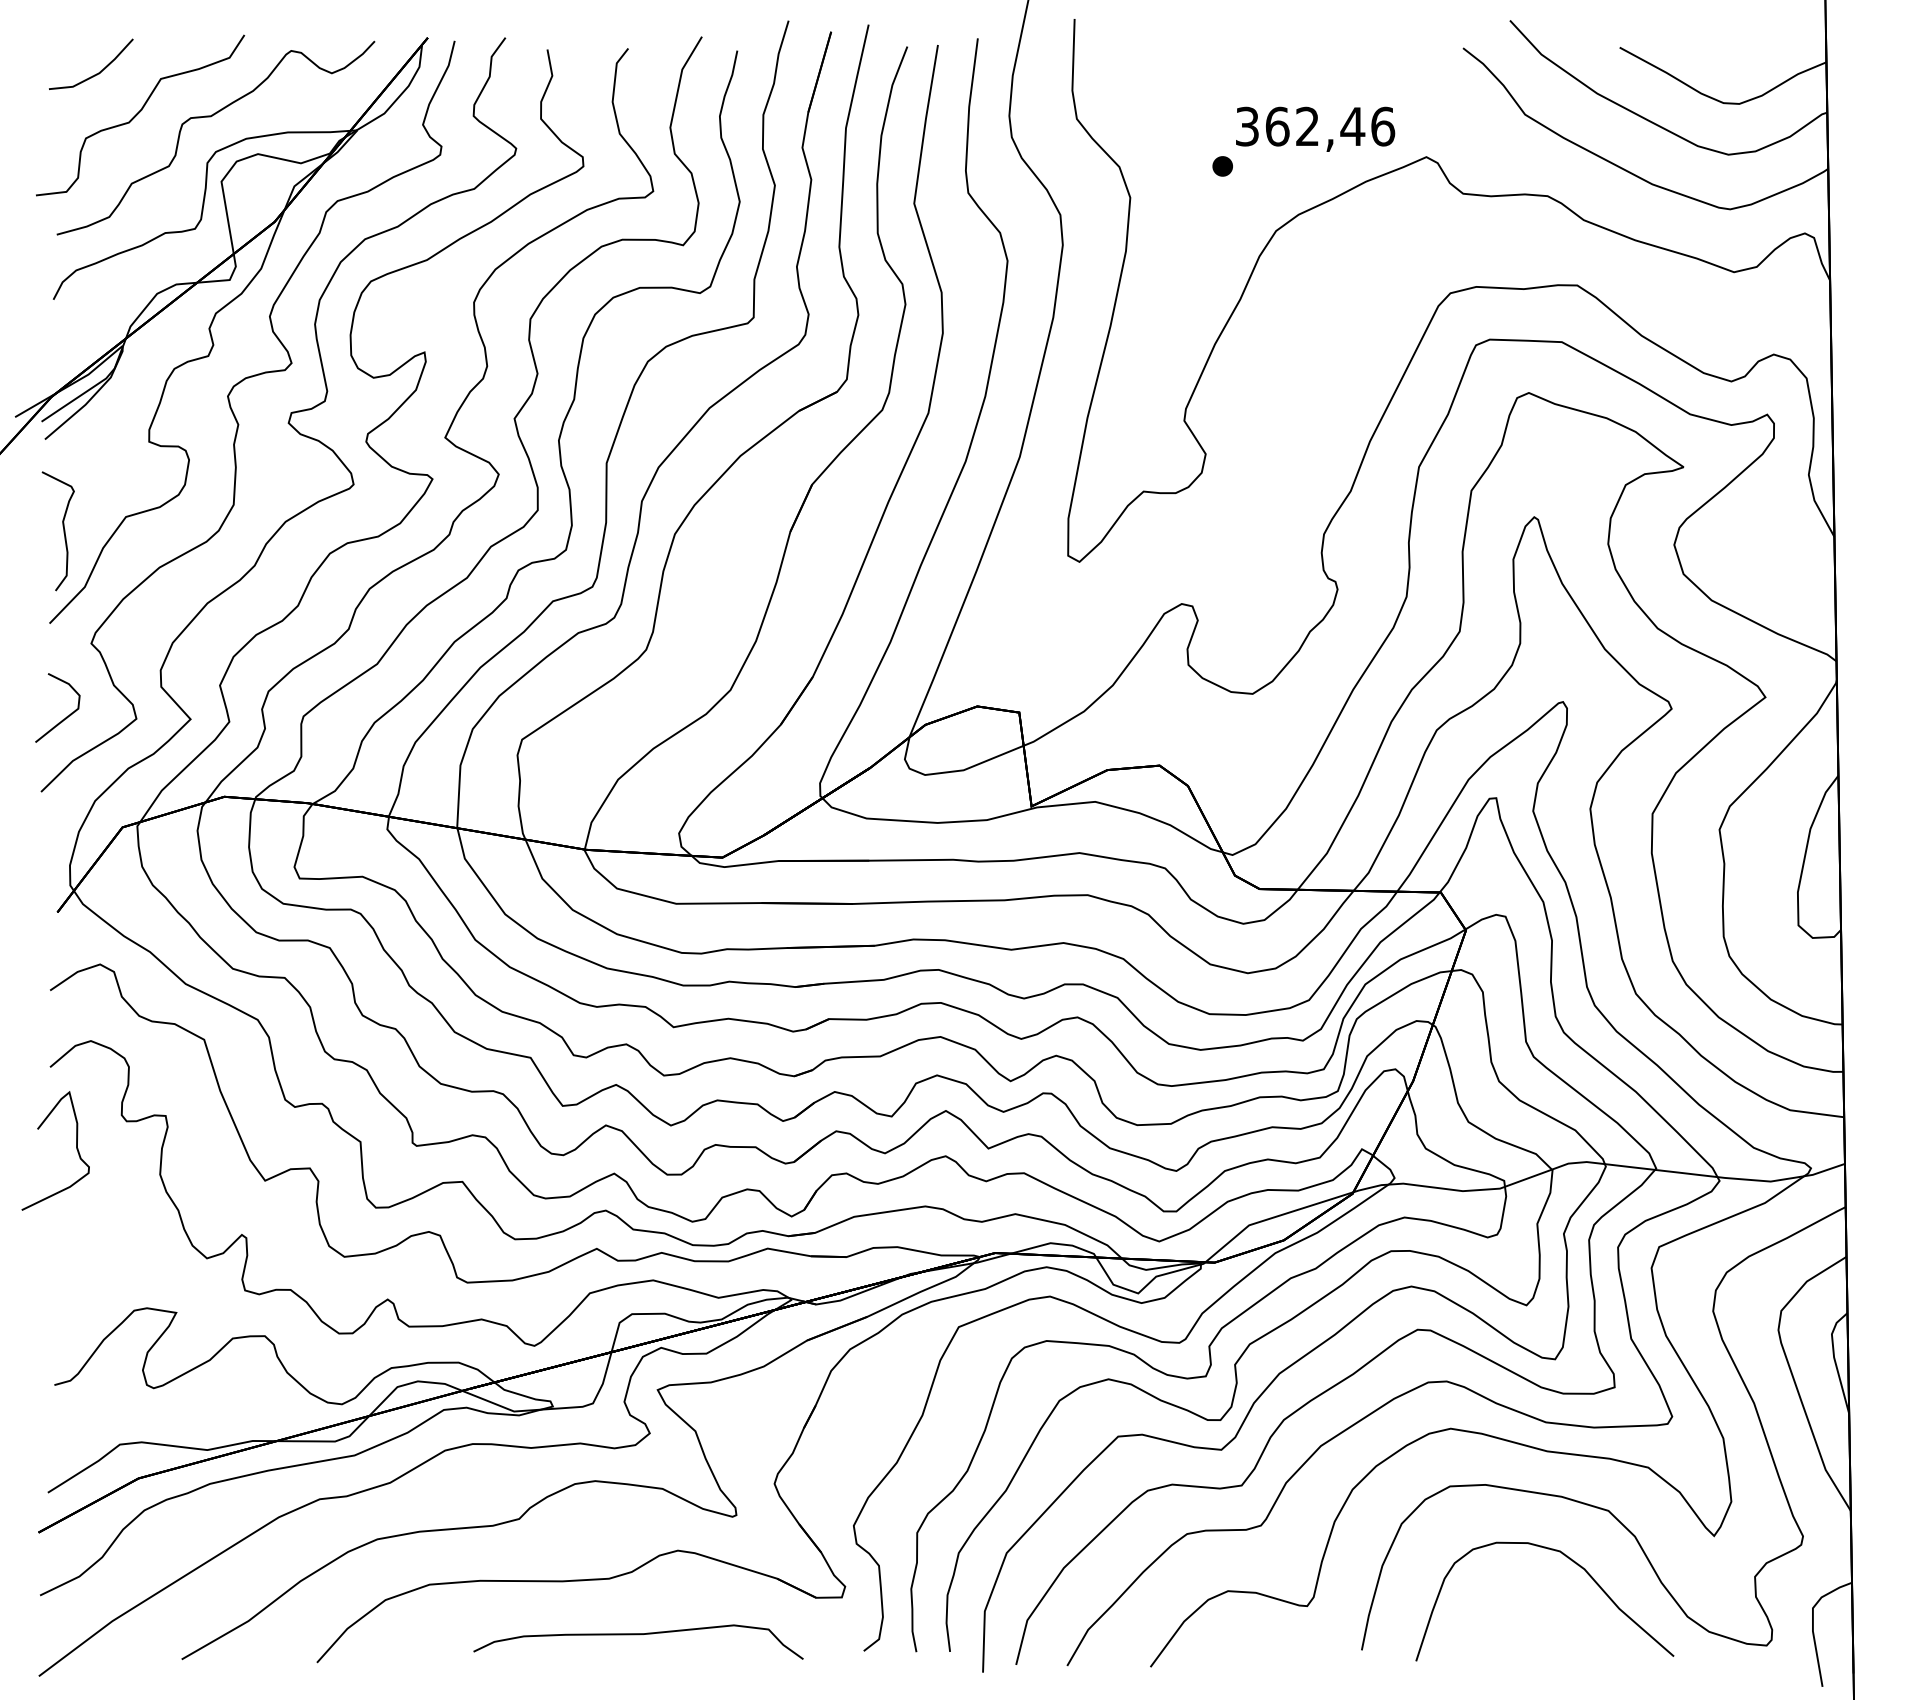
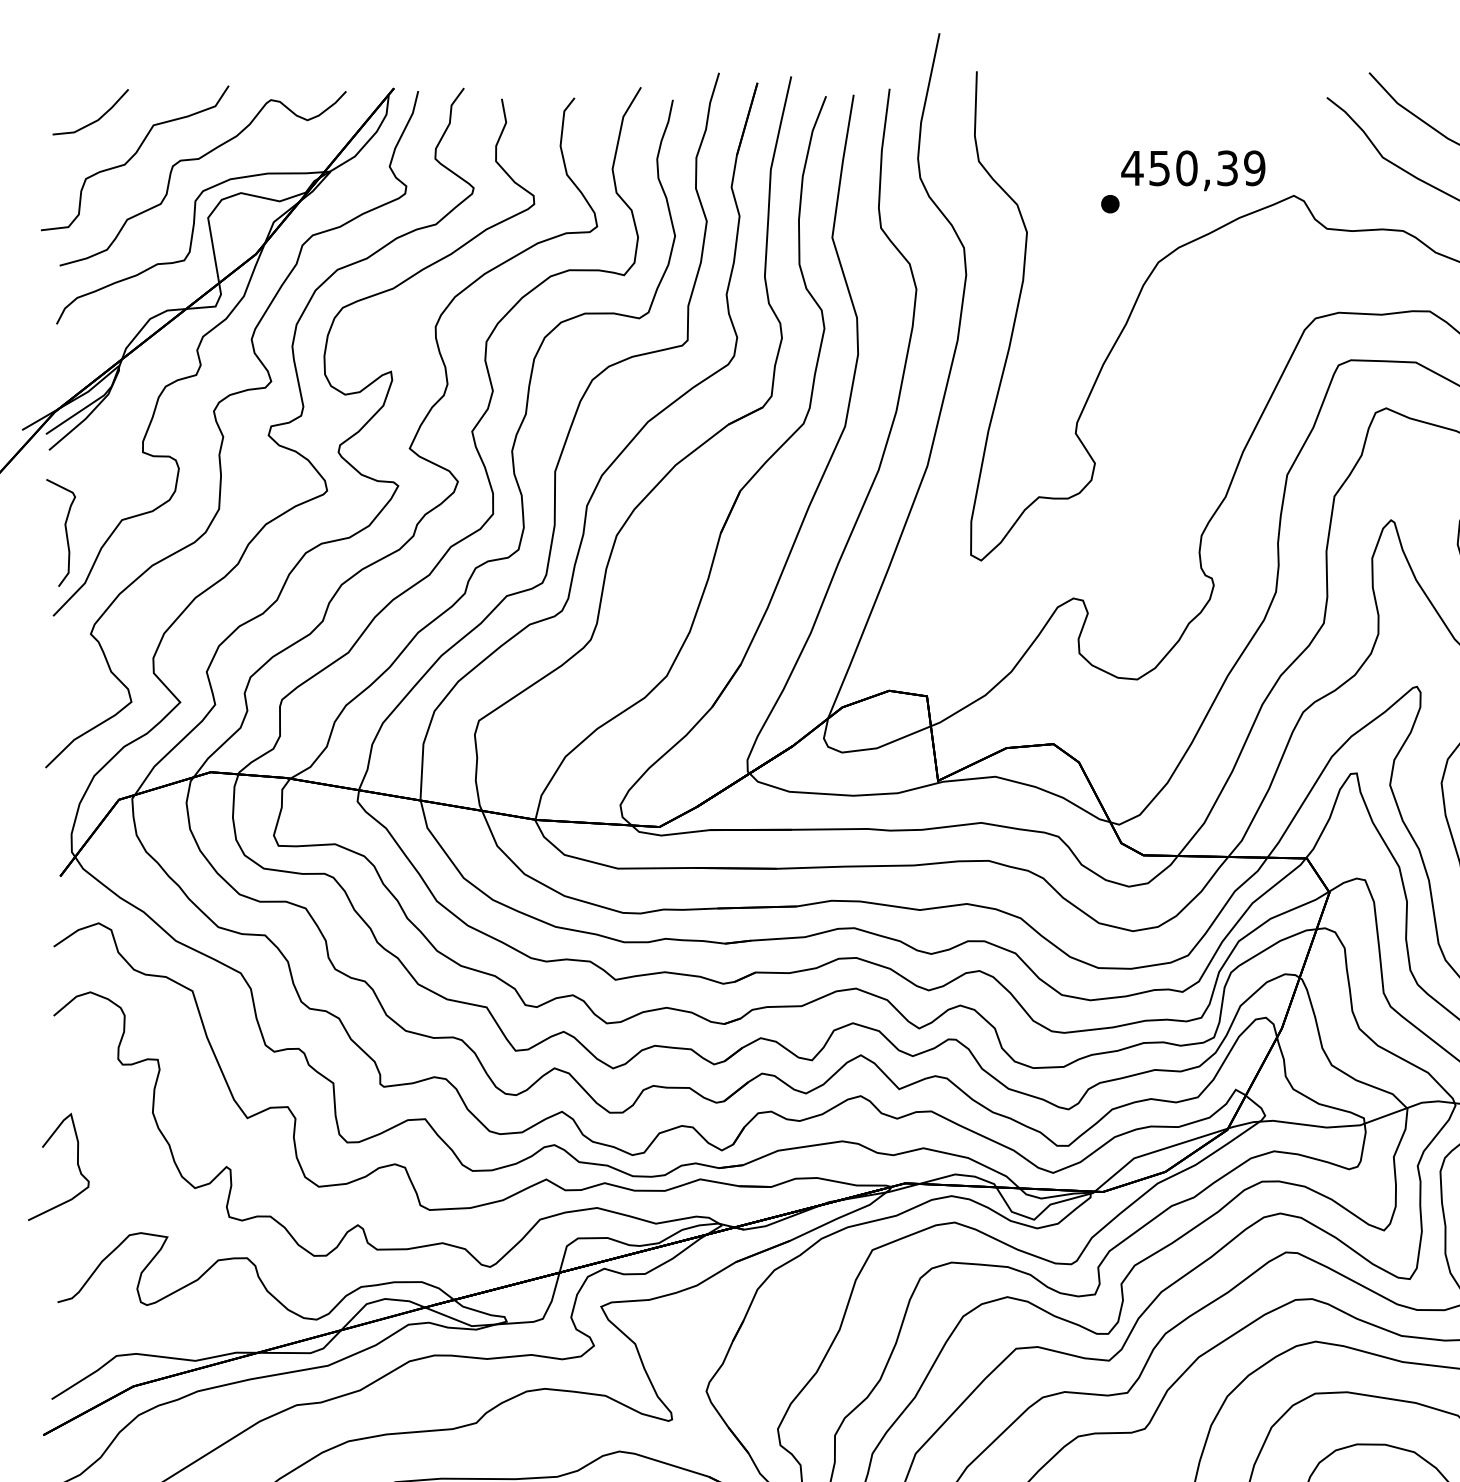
text: (1314, 126) -> (1193, 168), 362,46 -> 450,39
curve: (66, 716) -> (68, 699), removed
curve: (76, 1149) -> (77, 1165), moved

